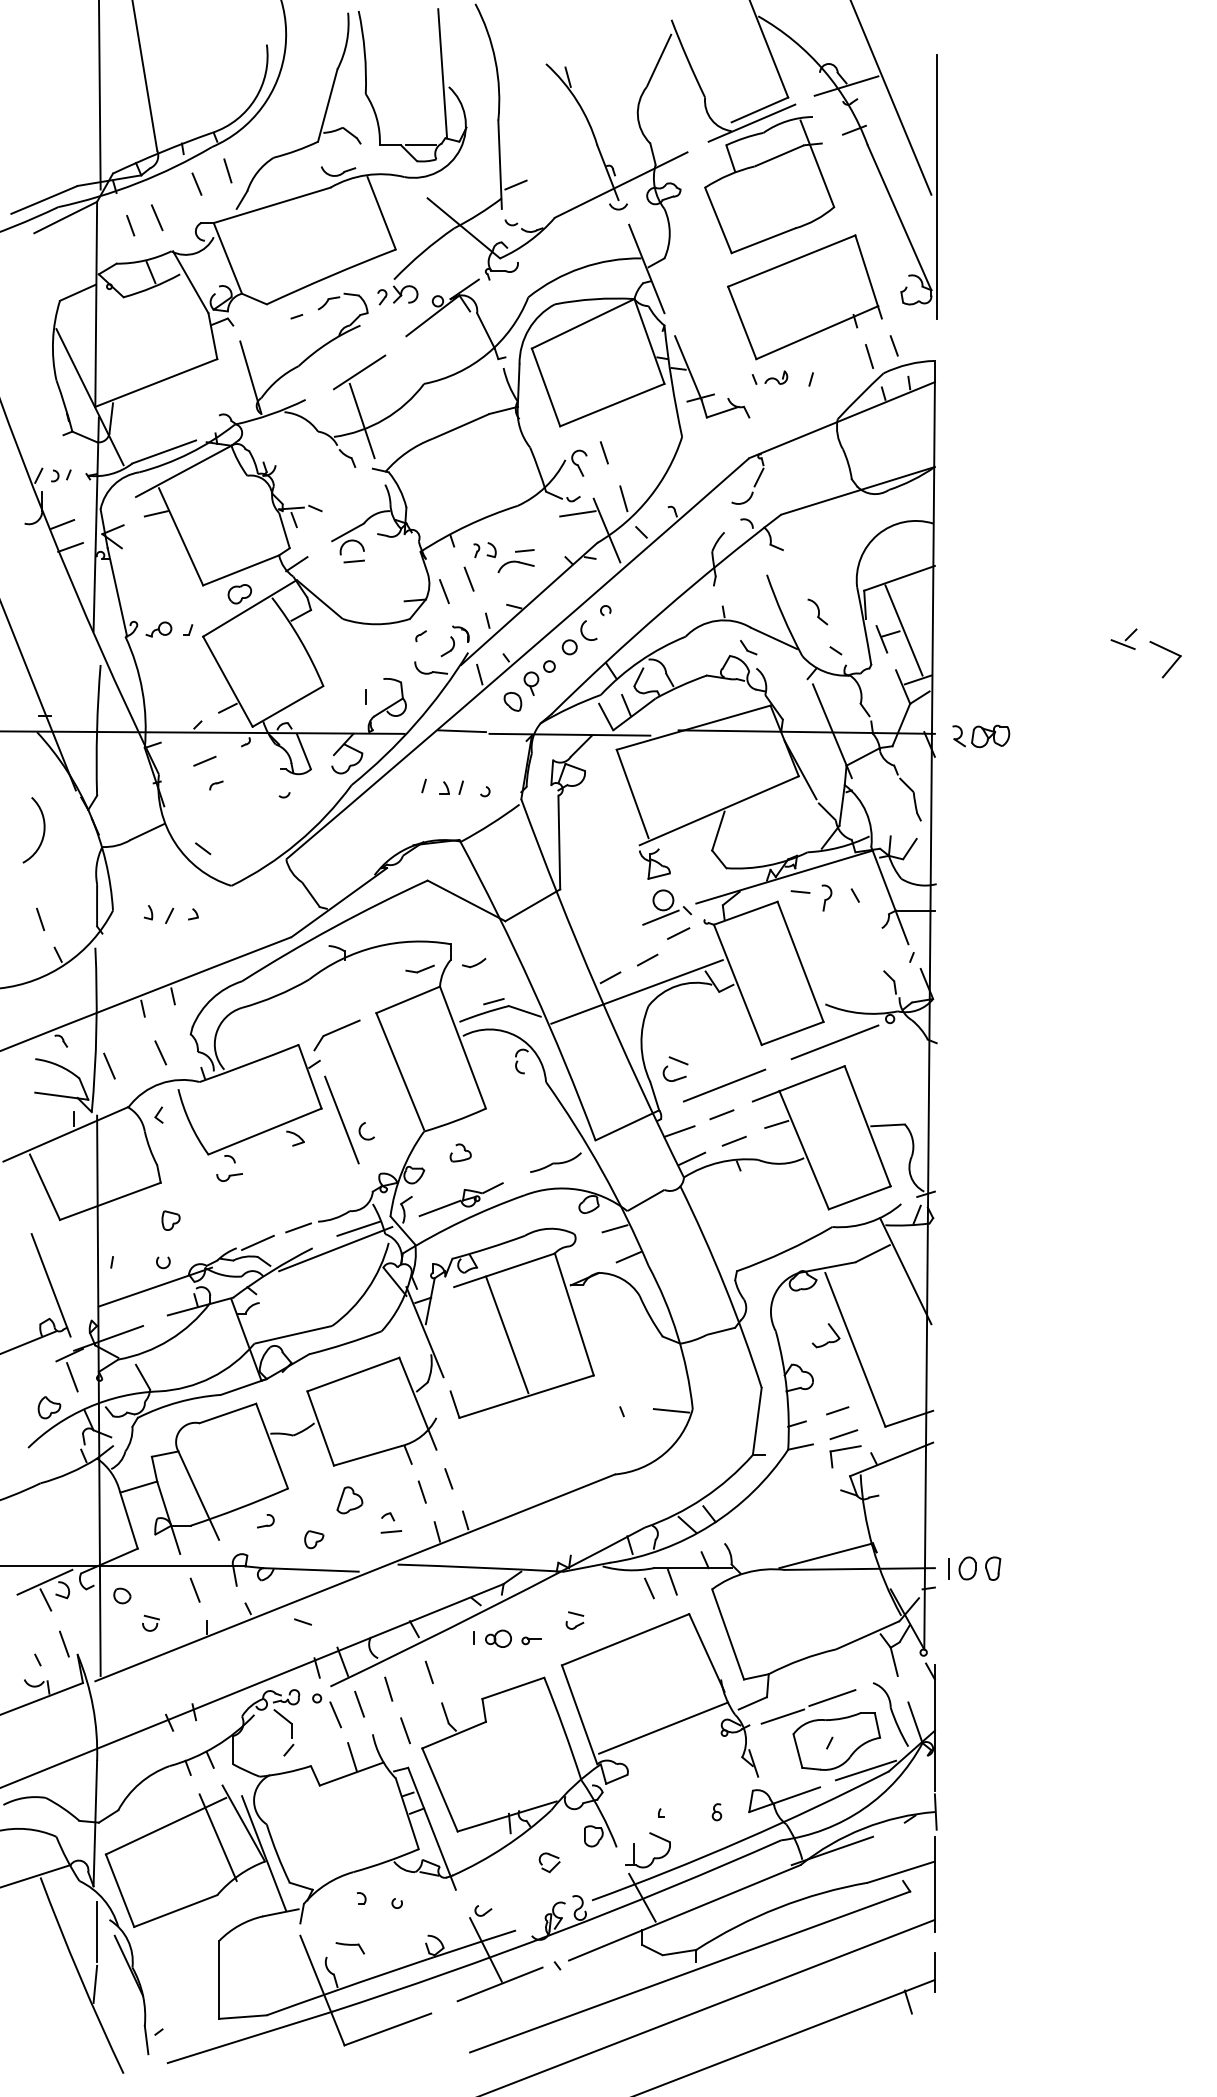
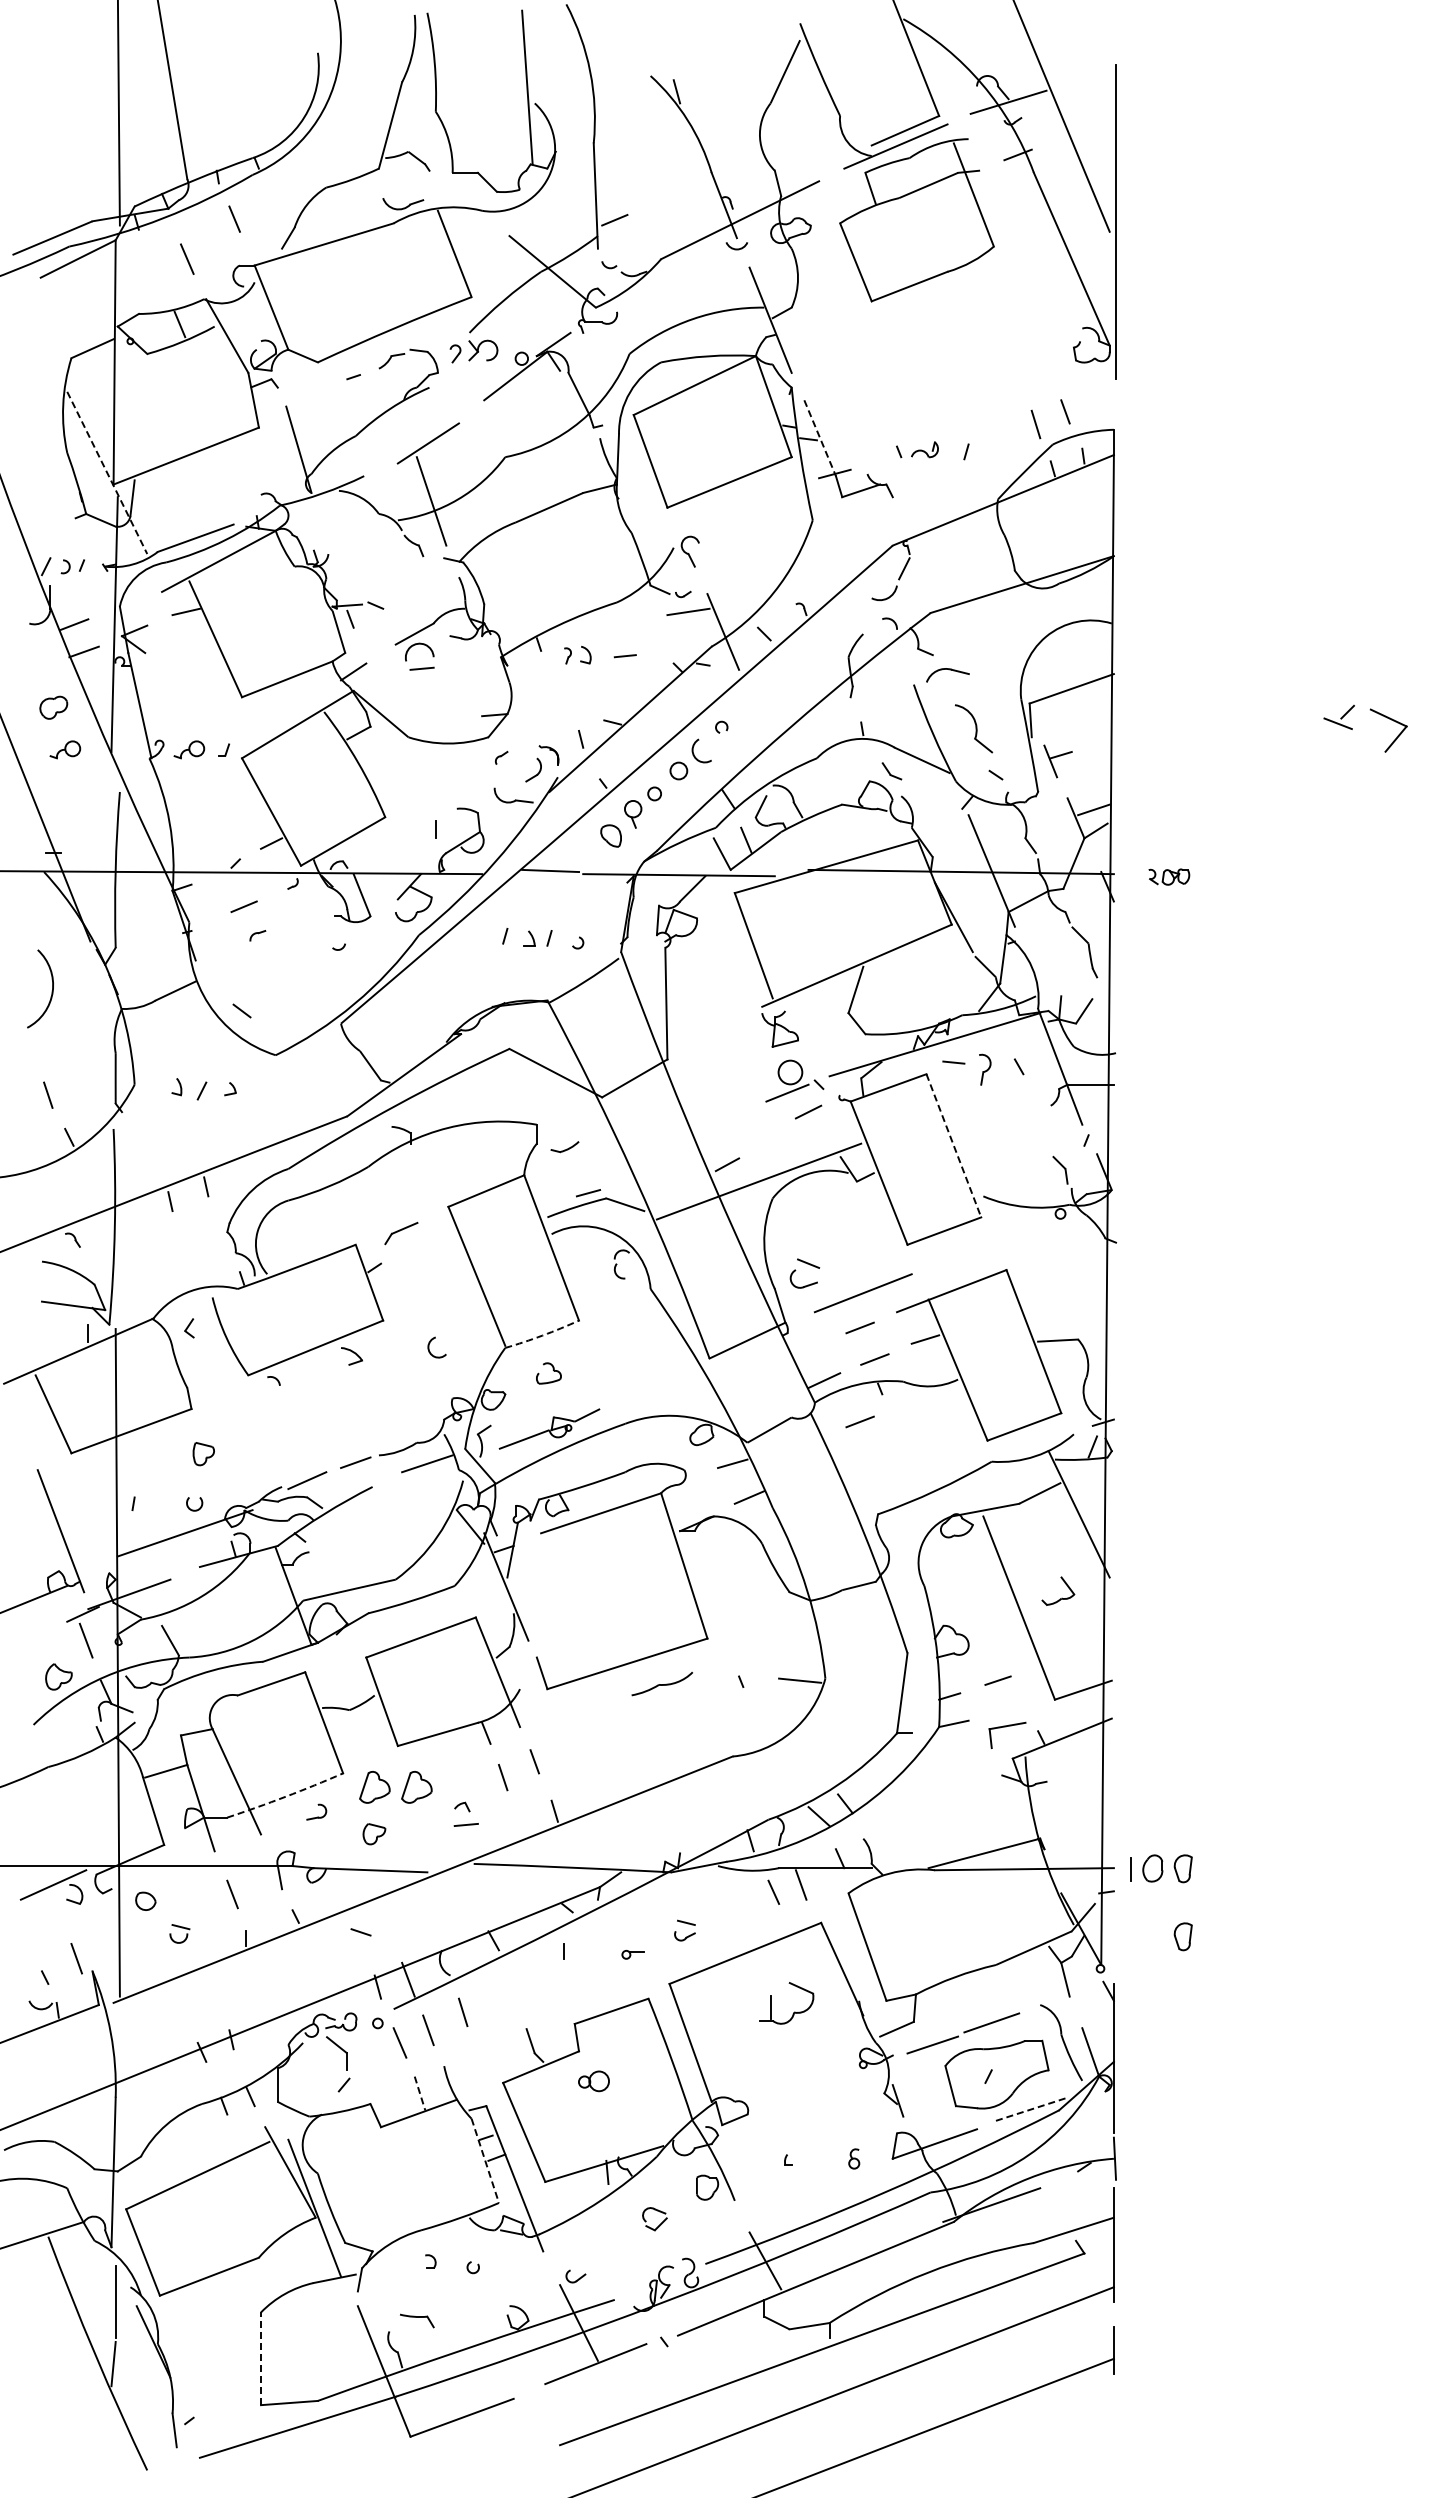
line: (421, 144) -> (502, 172), removed
line: (227, 171) -> (271, 203), removed
line: (130, 225) -> (155, 268), removed
part: (804, 296) -> (958, 353), removed
line: (688, 368) -> (820, 438), solid -> dashed
line: (90, 397) -> (107, 473), solid -> dashed
line: (603, 452) -> (719, 538), removed
line: (624, 498) -> (743, 593), removed
part: (515, 567) -> (947, 675), moved
line: (468, 578) -> (558, 689), removed
line: (444, 591) -> (529, 704), removed
part: (239, 594) -> (53, 707), moved
part: (817, 611) -> (974, 728), size x1.6
part: (54, 629) -> (65, 749), added
line: (903, 630) -> (1076, 750), removed
part: (1123, 639) -> (1338, 717), moved
part: (1169, 651) -> (1393, 721), moved
line: (479, 674) -> (571, 803), removed
part: (981, 735) -> (1169, 876), size x0.6
line: (647, 959) -> (771, 1143), removed
line: (800, 961) -> (953, 1145), solid -> dashed
part: (420, 969) -> (500, 1154), removed
part: (336, 1035) -> (401, 1233), size x0.6
line: (834, 1042) -> (994, 1241), removed
line: (160, 1052) -> (191, 1253), removed
line: (109, 1065) -> (130, 1269), removed
line: (342, 1119) -> (407, 1333), removed
arc: (455, 1121) -> (542, 1335), solid -> dashed
line: (679, 1131) -> (809, 1347), removed
part: (555, 1162) -> (661, 1683), moved
part: (229, 1177) -> (273, 1402), removed
line: (721, 1193) -> (859, 1421), added
line: (335, 1248) -> (399, 1487), removed
line: (507, 1334) -> (604, 1589), removed
part: (829, 1340) -> (1062, 1597), moved
line: (843, 1434) -> (1005, 1708), removed
part: (314, 1500) -> (374, 1787), added
arc: (239, 1508) -> (285, 1796), solid -> dashed
line: (436, 1531) -> (520, 1824), removed
line: (45, 1599) -> (54, 1905), removed
part: (992, 1625) -> (1182, 1936), added
part: (498, 1638) -> (593, 2081), moved
line: (429, 1672) -> (511, 1992), removed
line: (663, 1727) -> (790, 2058), removed
line: (404, 1730) -> (482, 2061), removed
line: (352, 1757) -> (420, 2093), solid -> dashed
line: (865, 1770) -> (1031, 2109), solid -> dashed
line: (407, 1814) -> (485, 2161), solid -> dashed
line: (217, 1837) -> (259, 2188), removed
part: (654, 1857) -> (794, 2011), moved
line: (219, 1979) -> (261, 2358), solid -> dashed
line: (908, 2001) -> (1082, 2384), removed

